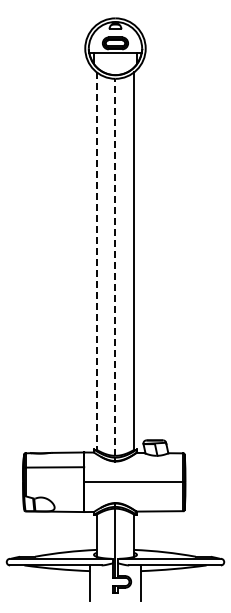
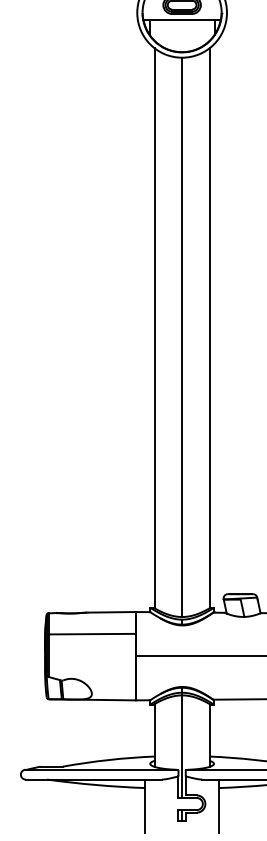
line: (96, 261) -> (153, 328), dashed -> solid
line: (115, 266) -> (182, 336), dashed -> solid

